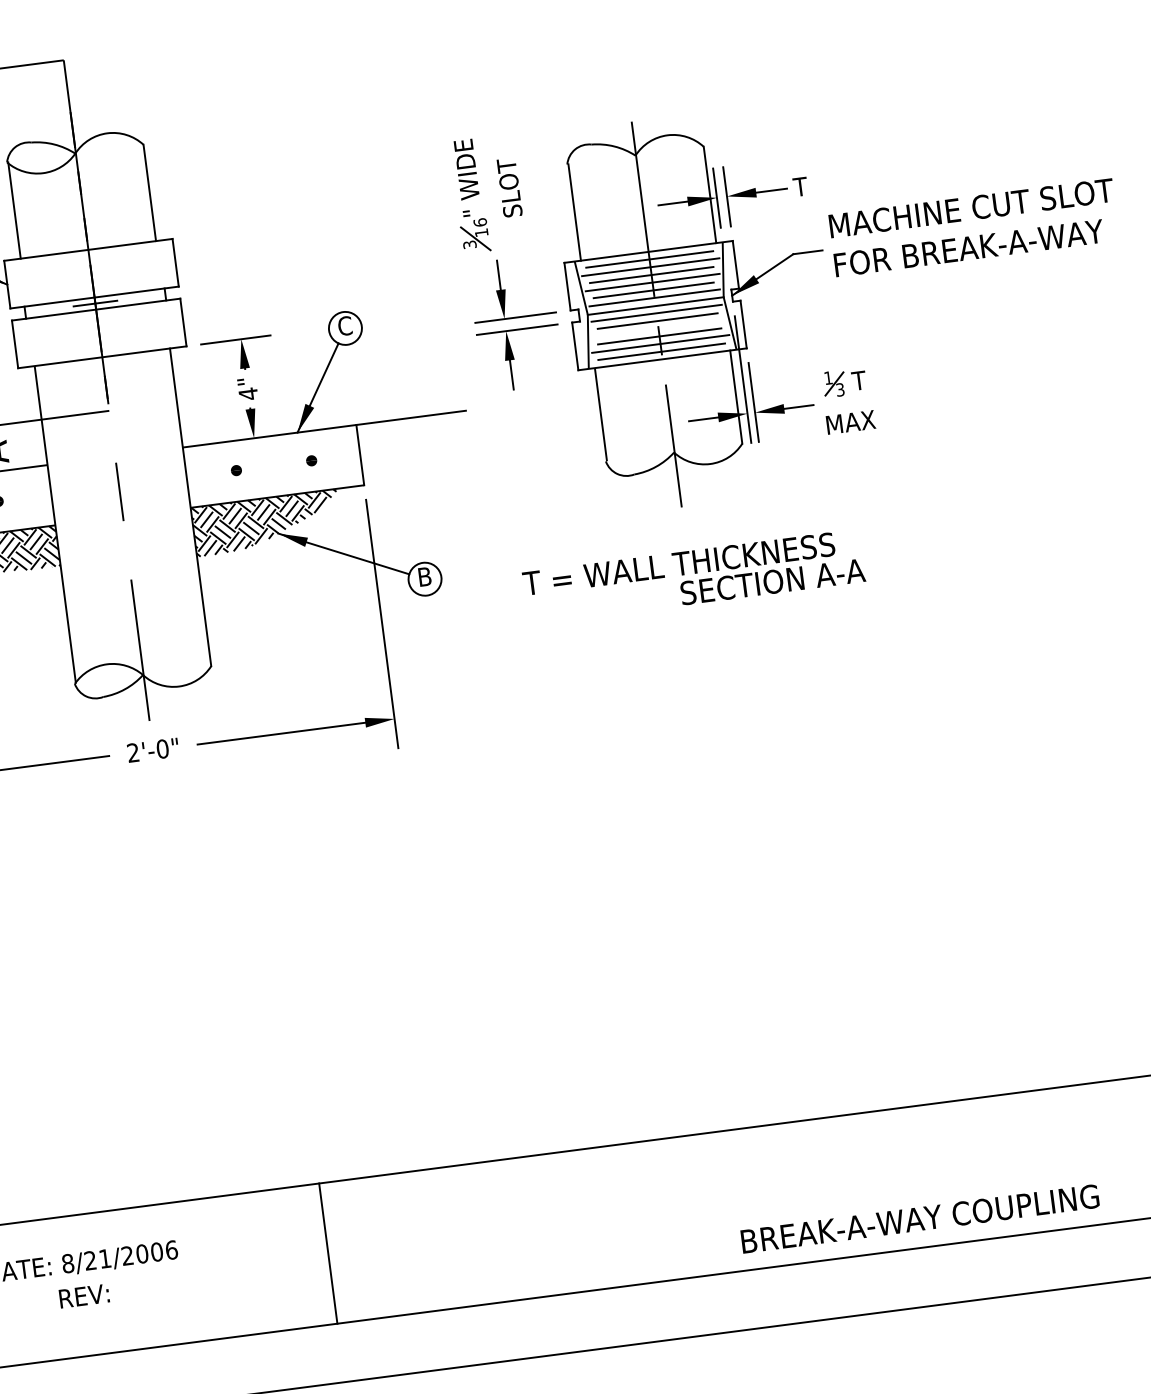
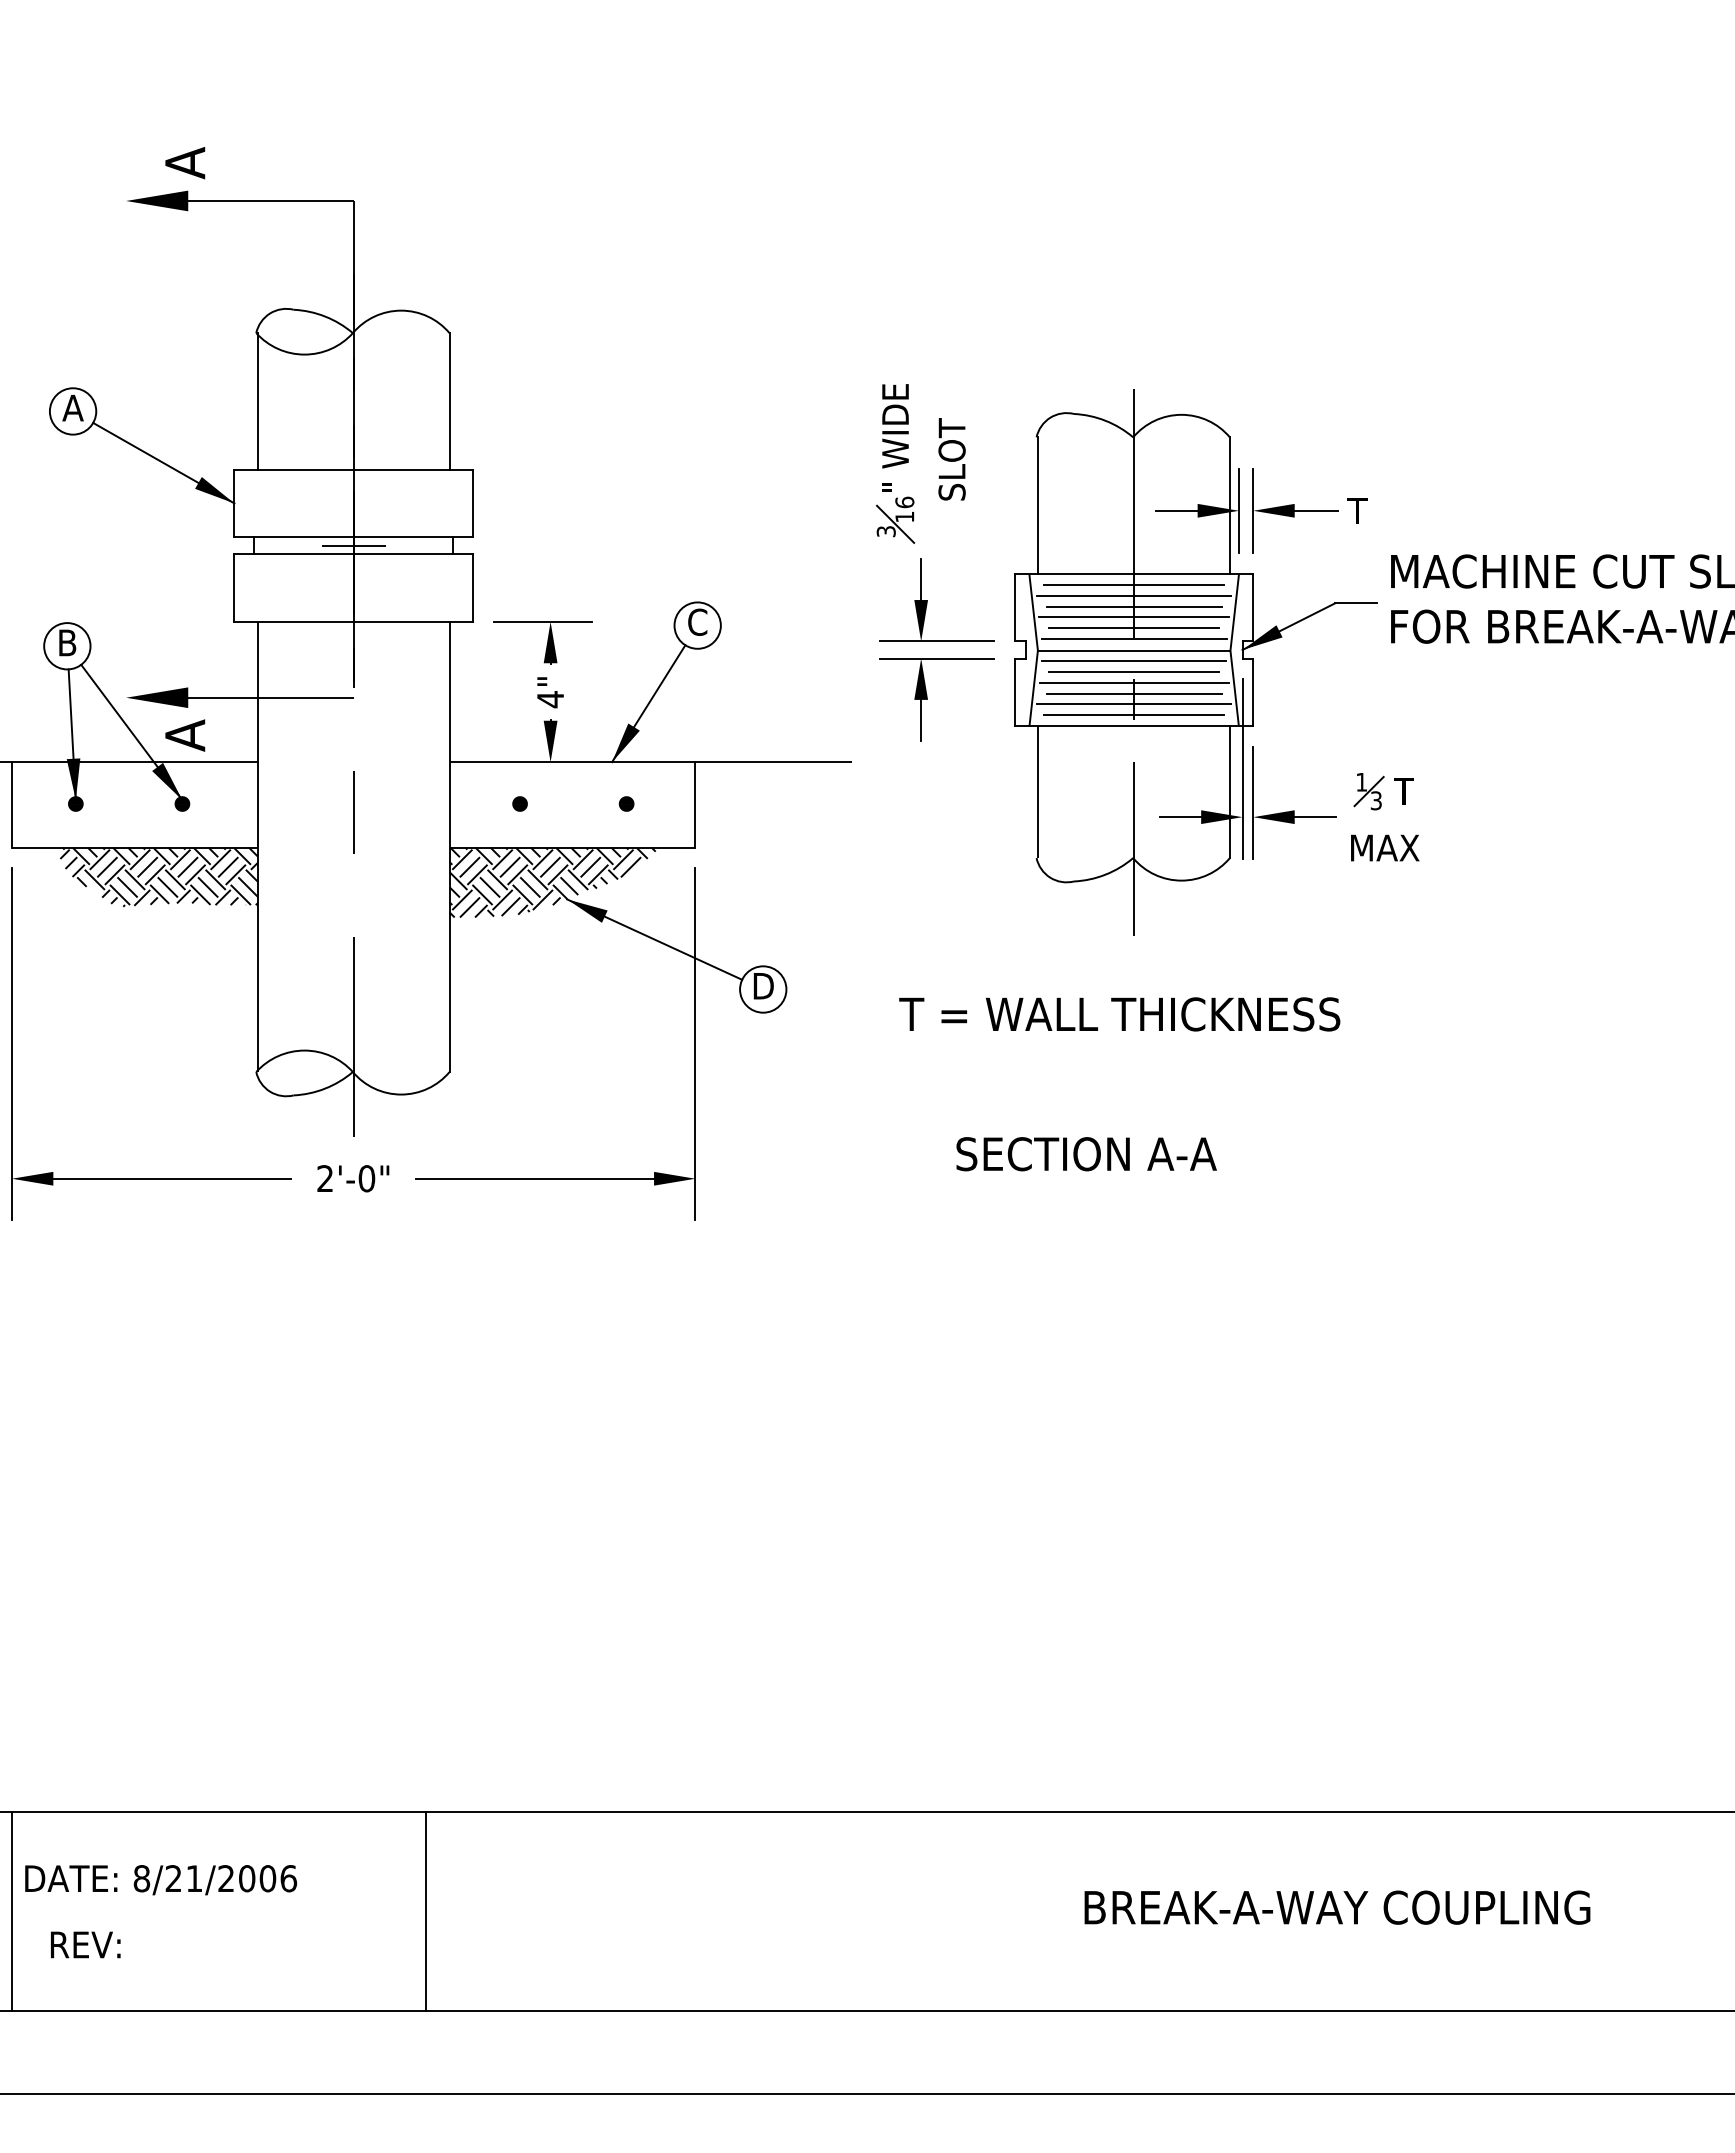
line: (658, 328) -> (1133, 682), added
text: (424, 577) -> (763, 986), B -> D
text: (772, 582) -> (1086, 1154), moved
text: (920, 1218) -> (1337, 1907), moved
line: (328, 1253) -> (426, 1911), moved
text: (84, 1295) -> (85, 1944), moved

